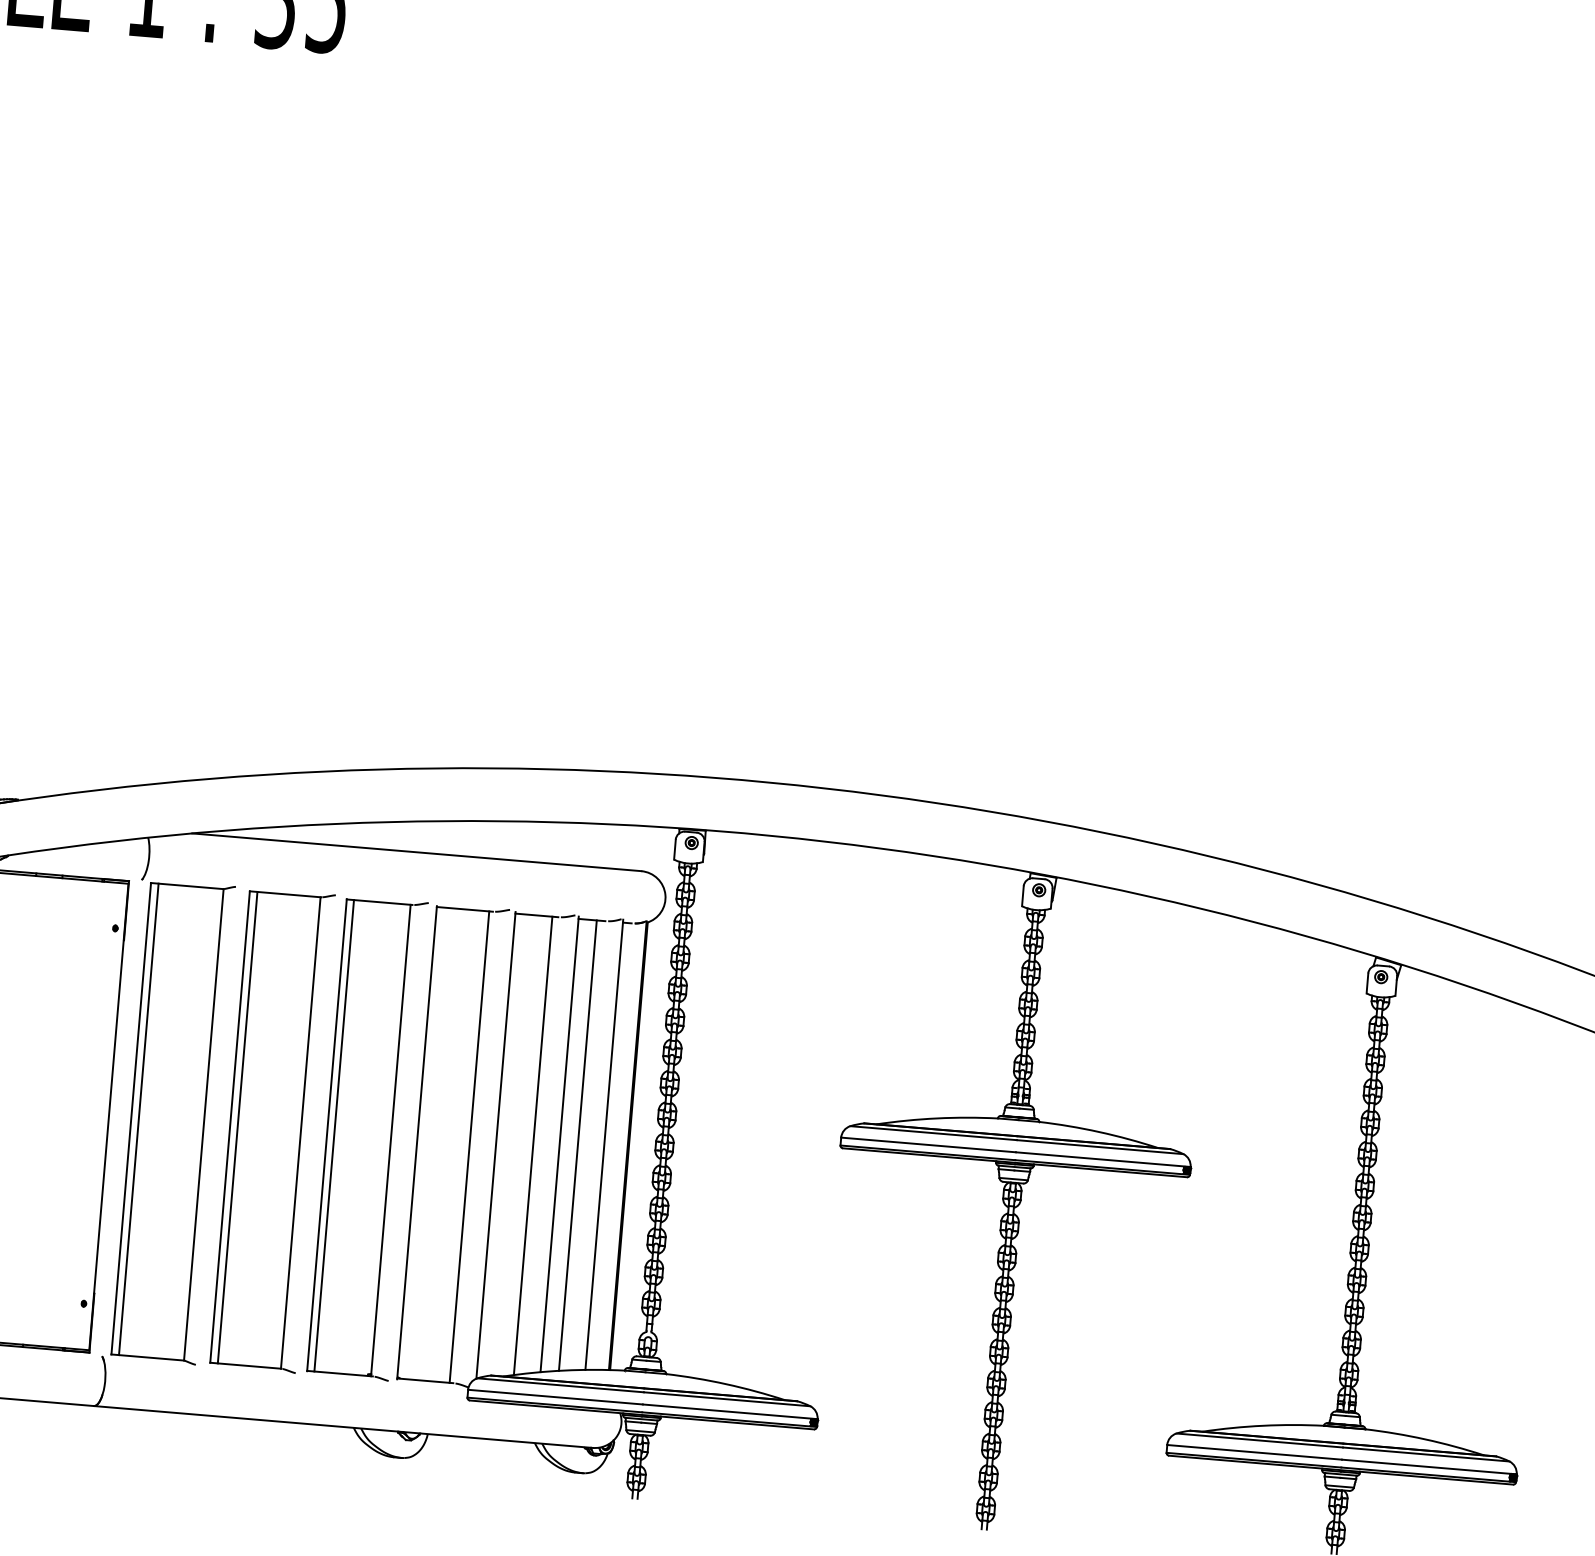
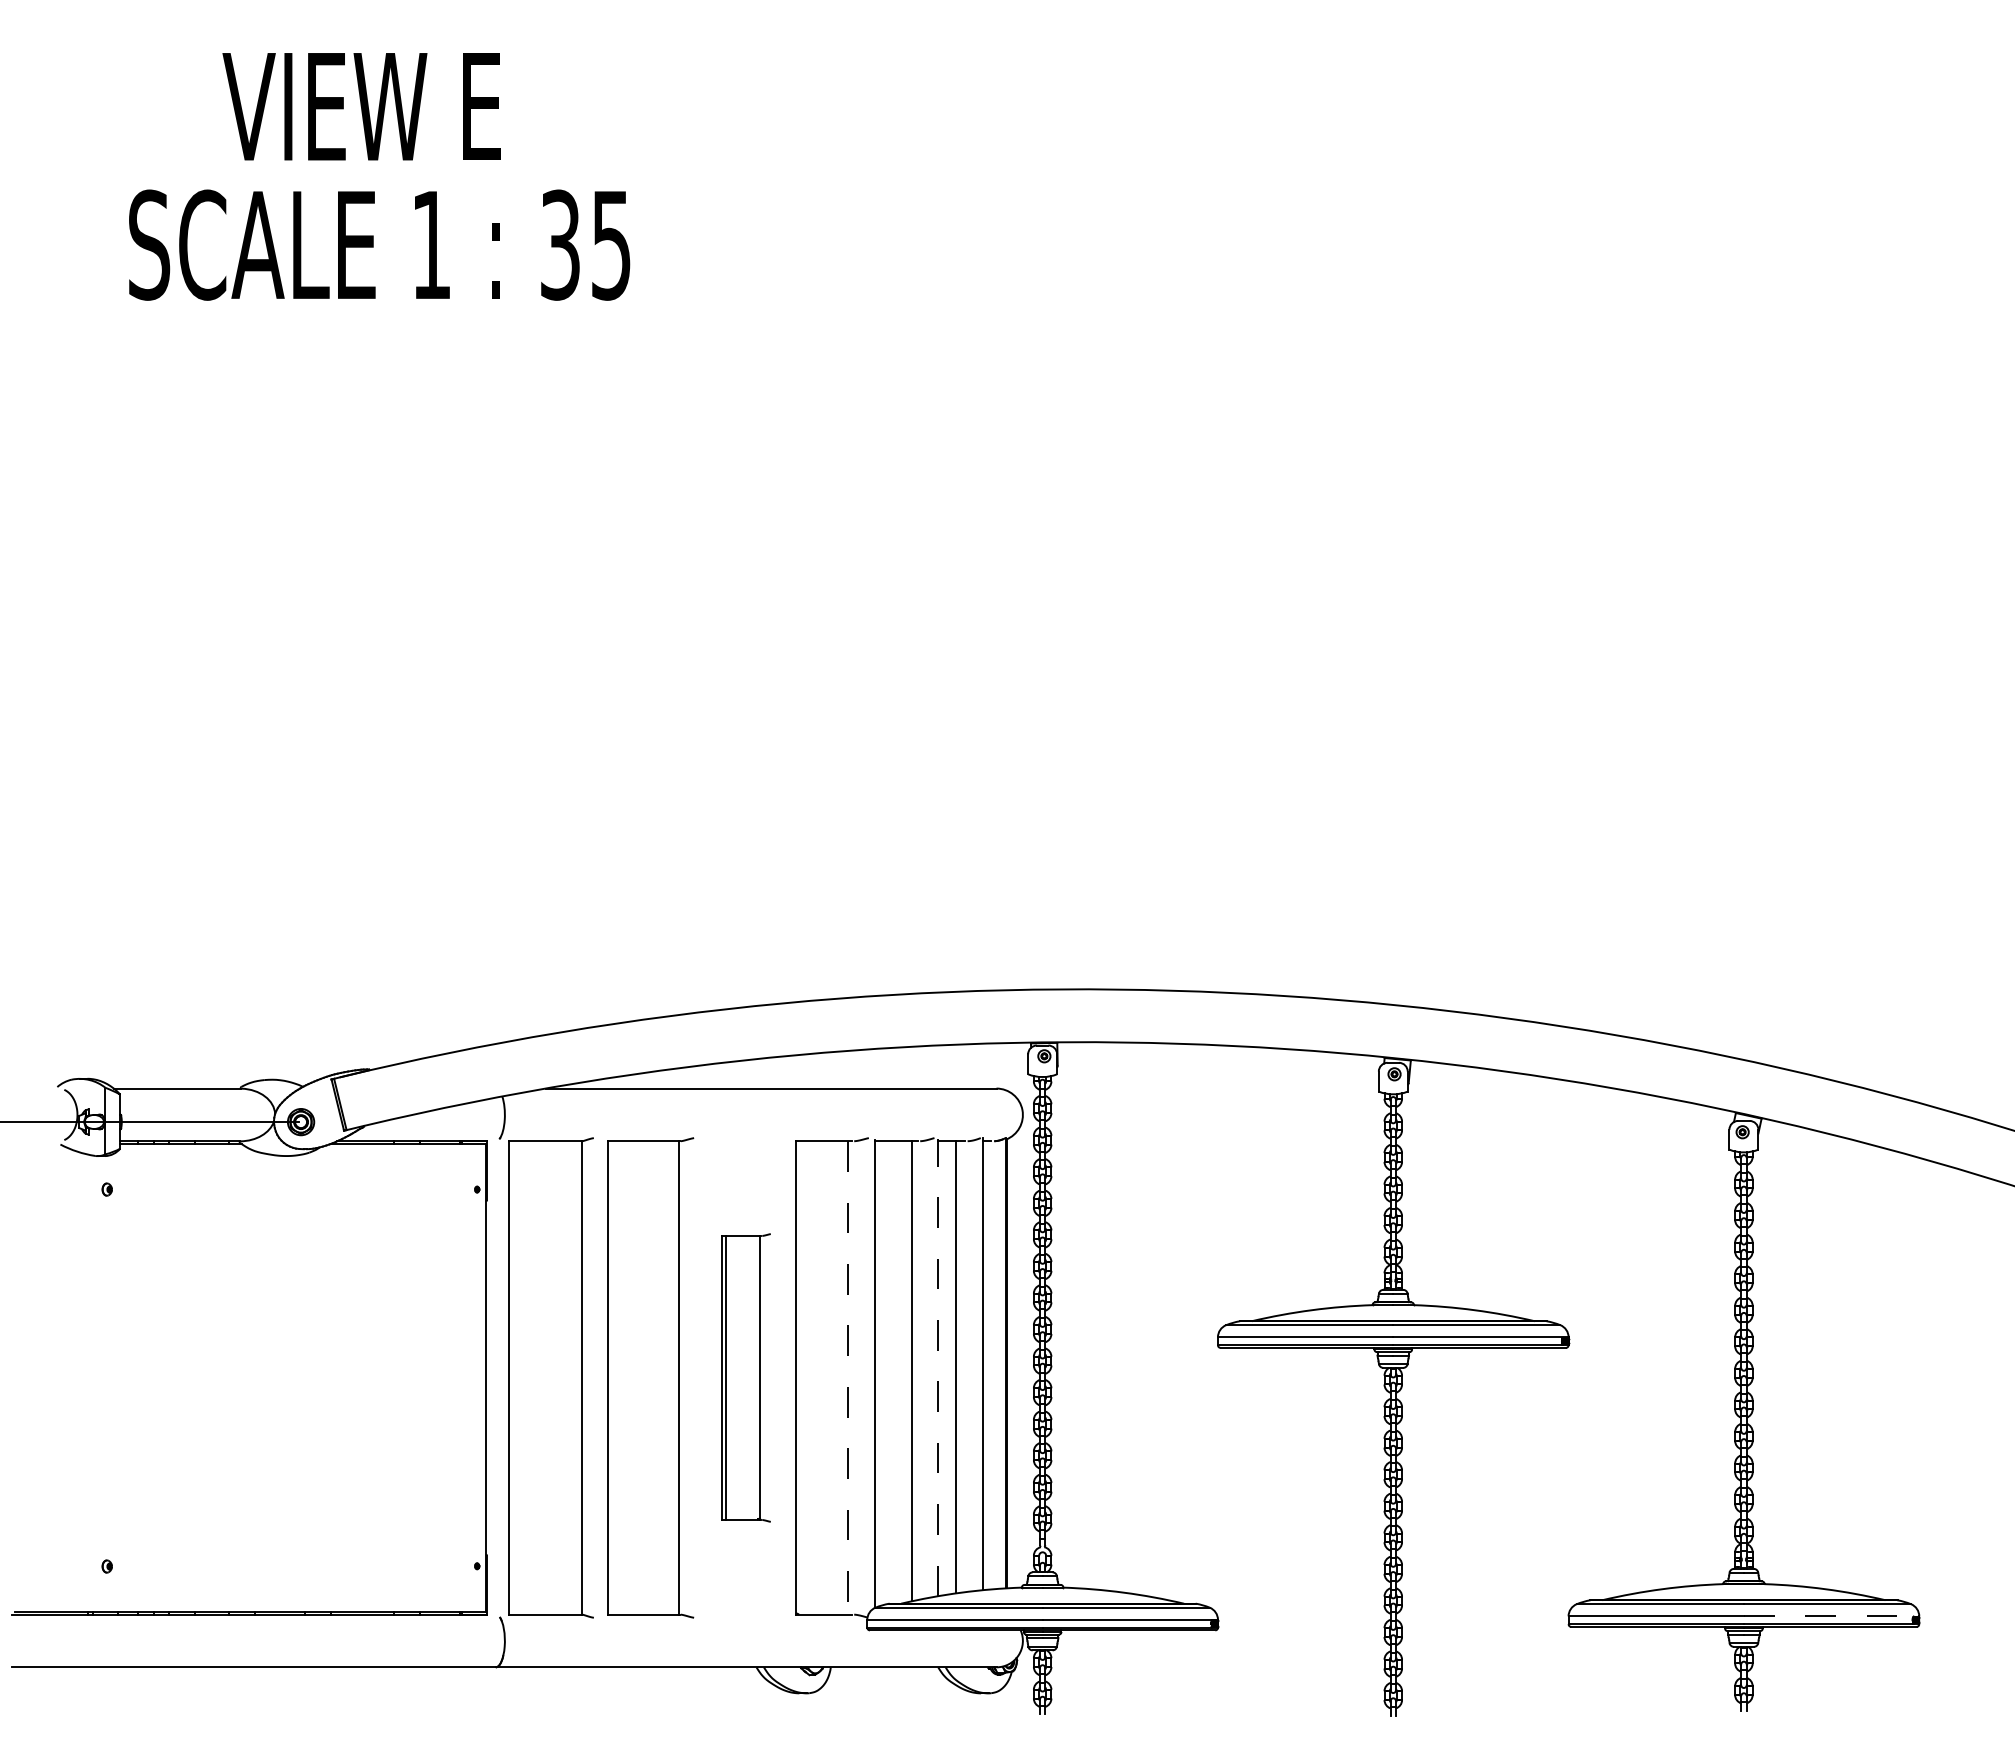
line: (138, 1118) -> (516, 1377), removed
line: (237, 1127) -> (615, 1377), removed
part: (367, 1138) -> (745, 1377), size x0.6
line: (559, 1144) -> (937, 1367), solid -> dashed
line: (469, 1146) -> (848, 1377), solid -> dashed
line: (1429, 1467) -> (1831, 1616), solid -> dashed

